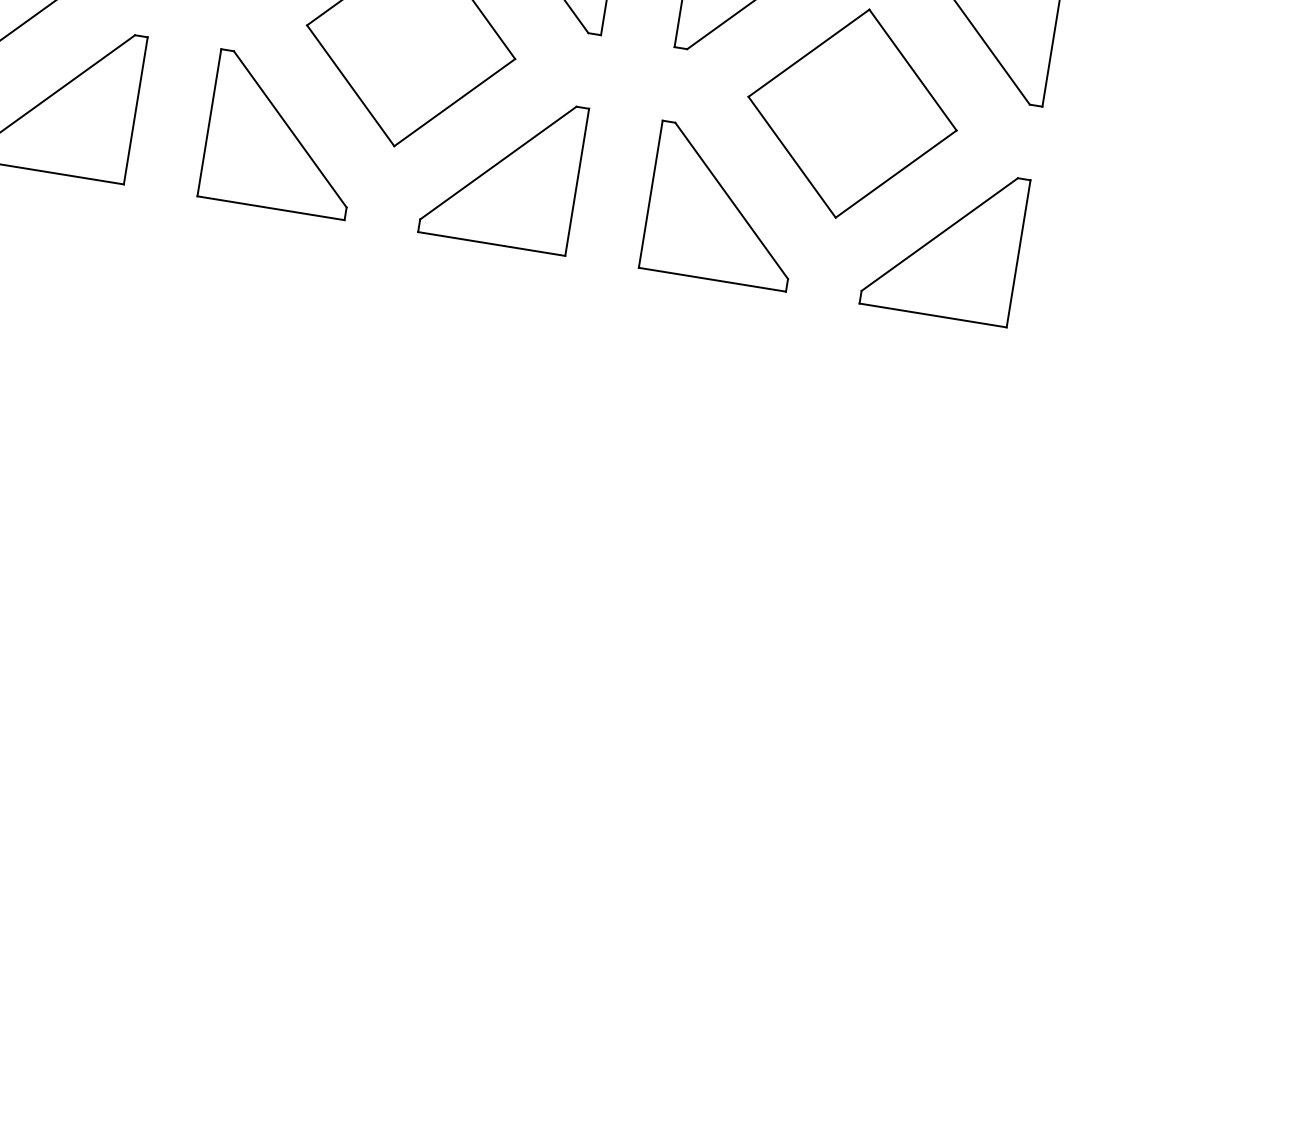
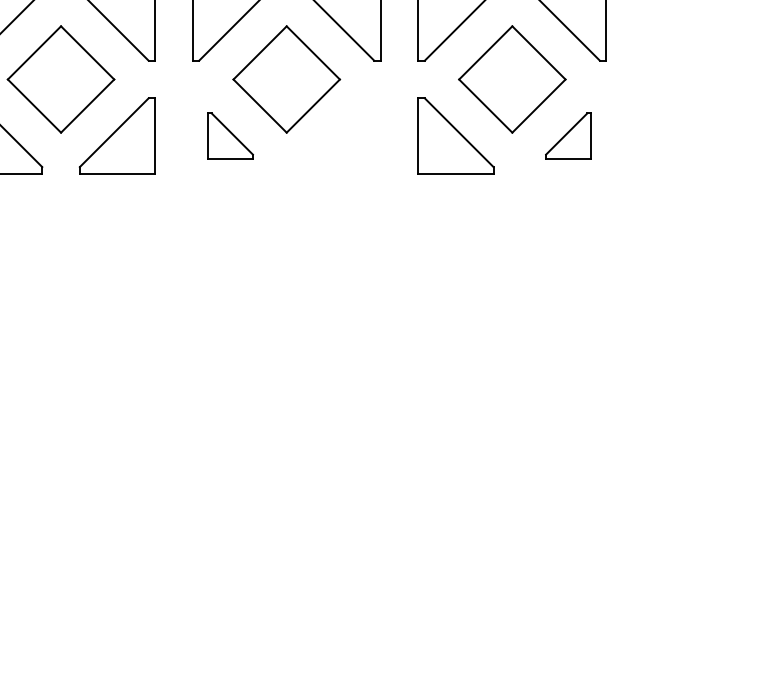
part: (283, 133) -> (230, 135), size x0.6
part: (502, 169) -> (342, 135), removed
part: (944, 240) -> (568, 135), size x0.6

